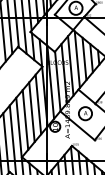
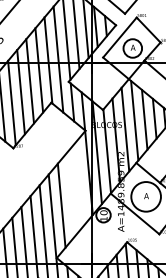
line: (38, 104) -> (79, 183), removed
line: (31, 112) -> (70, 194), removed
circle: (85, 113) -> (145, 196), size x1.6

